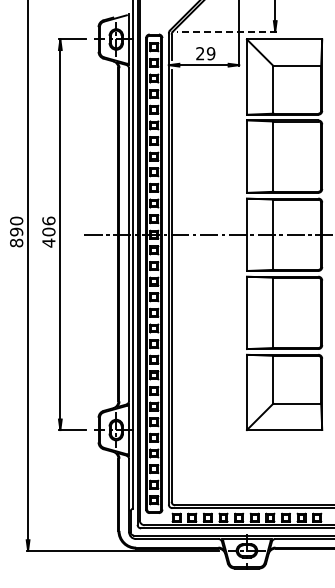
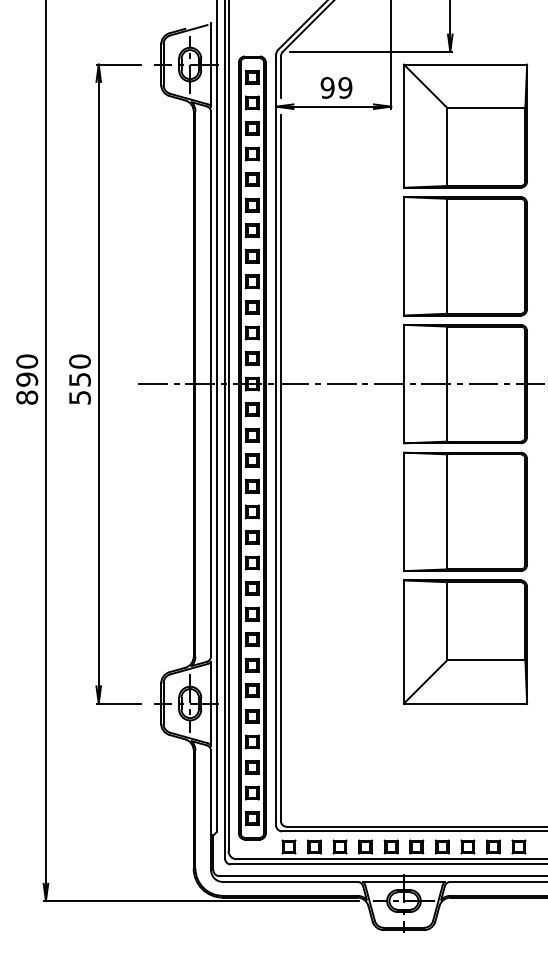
line: (226, 31) -> (370, 51), dashed -> solid
text: (200, 53) -> (327, 87), 29 -> 99
text: (48, 231) -> (79, 378), 406 -> 550

